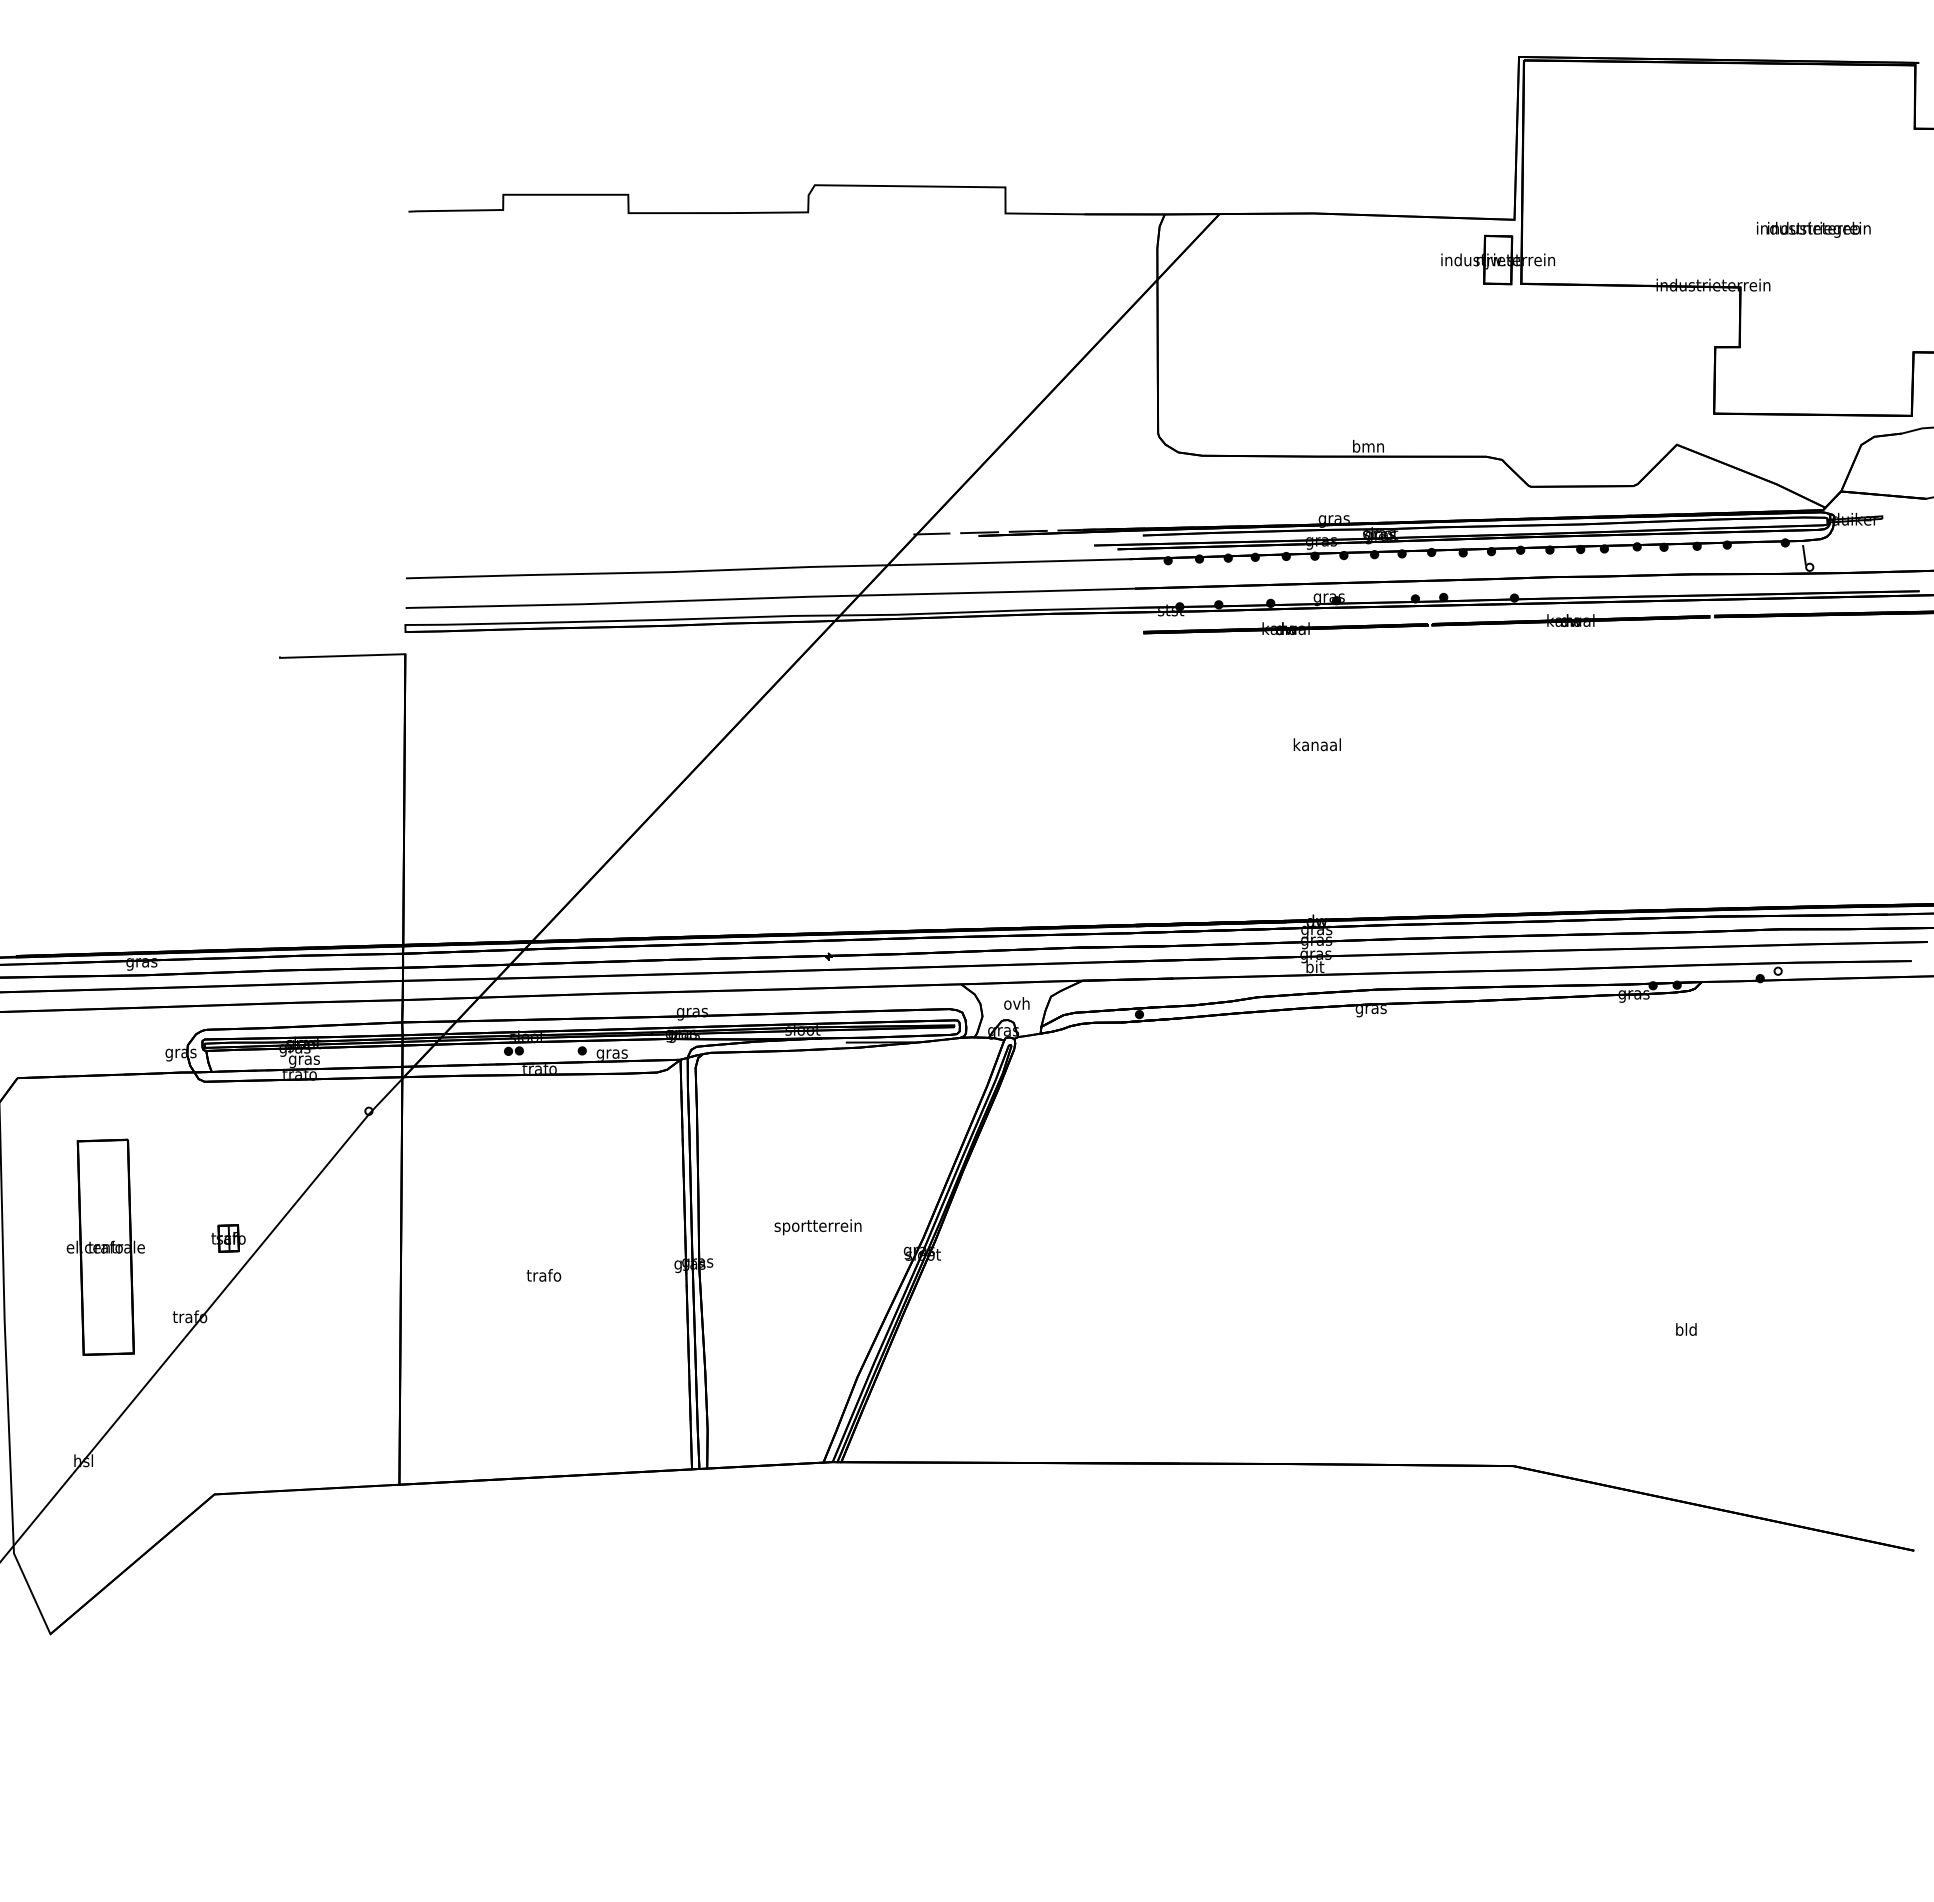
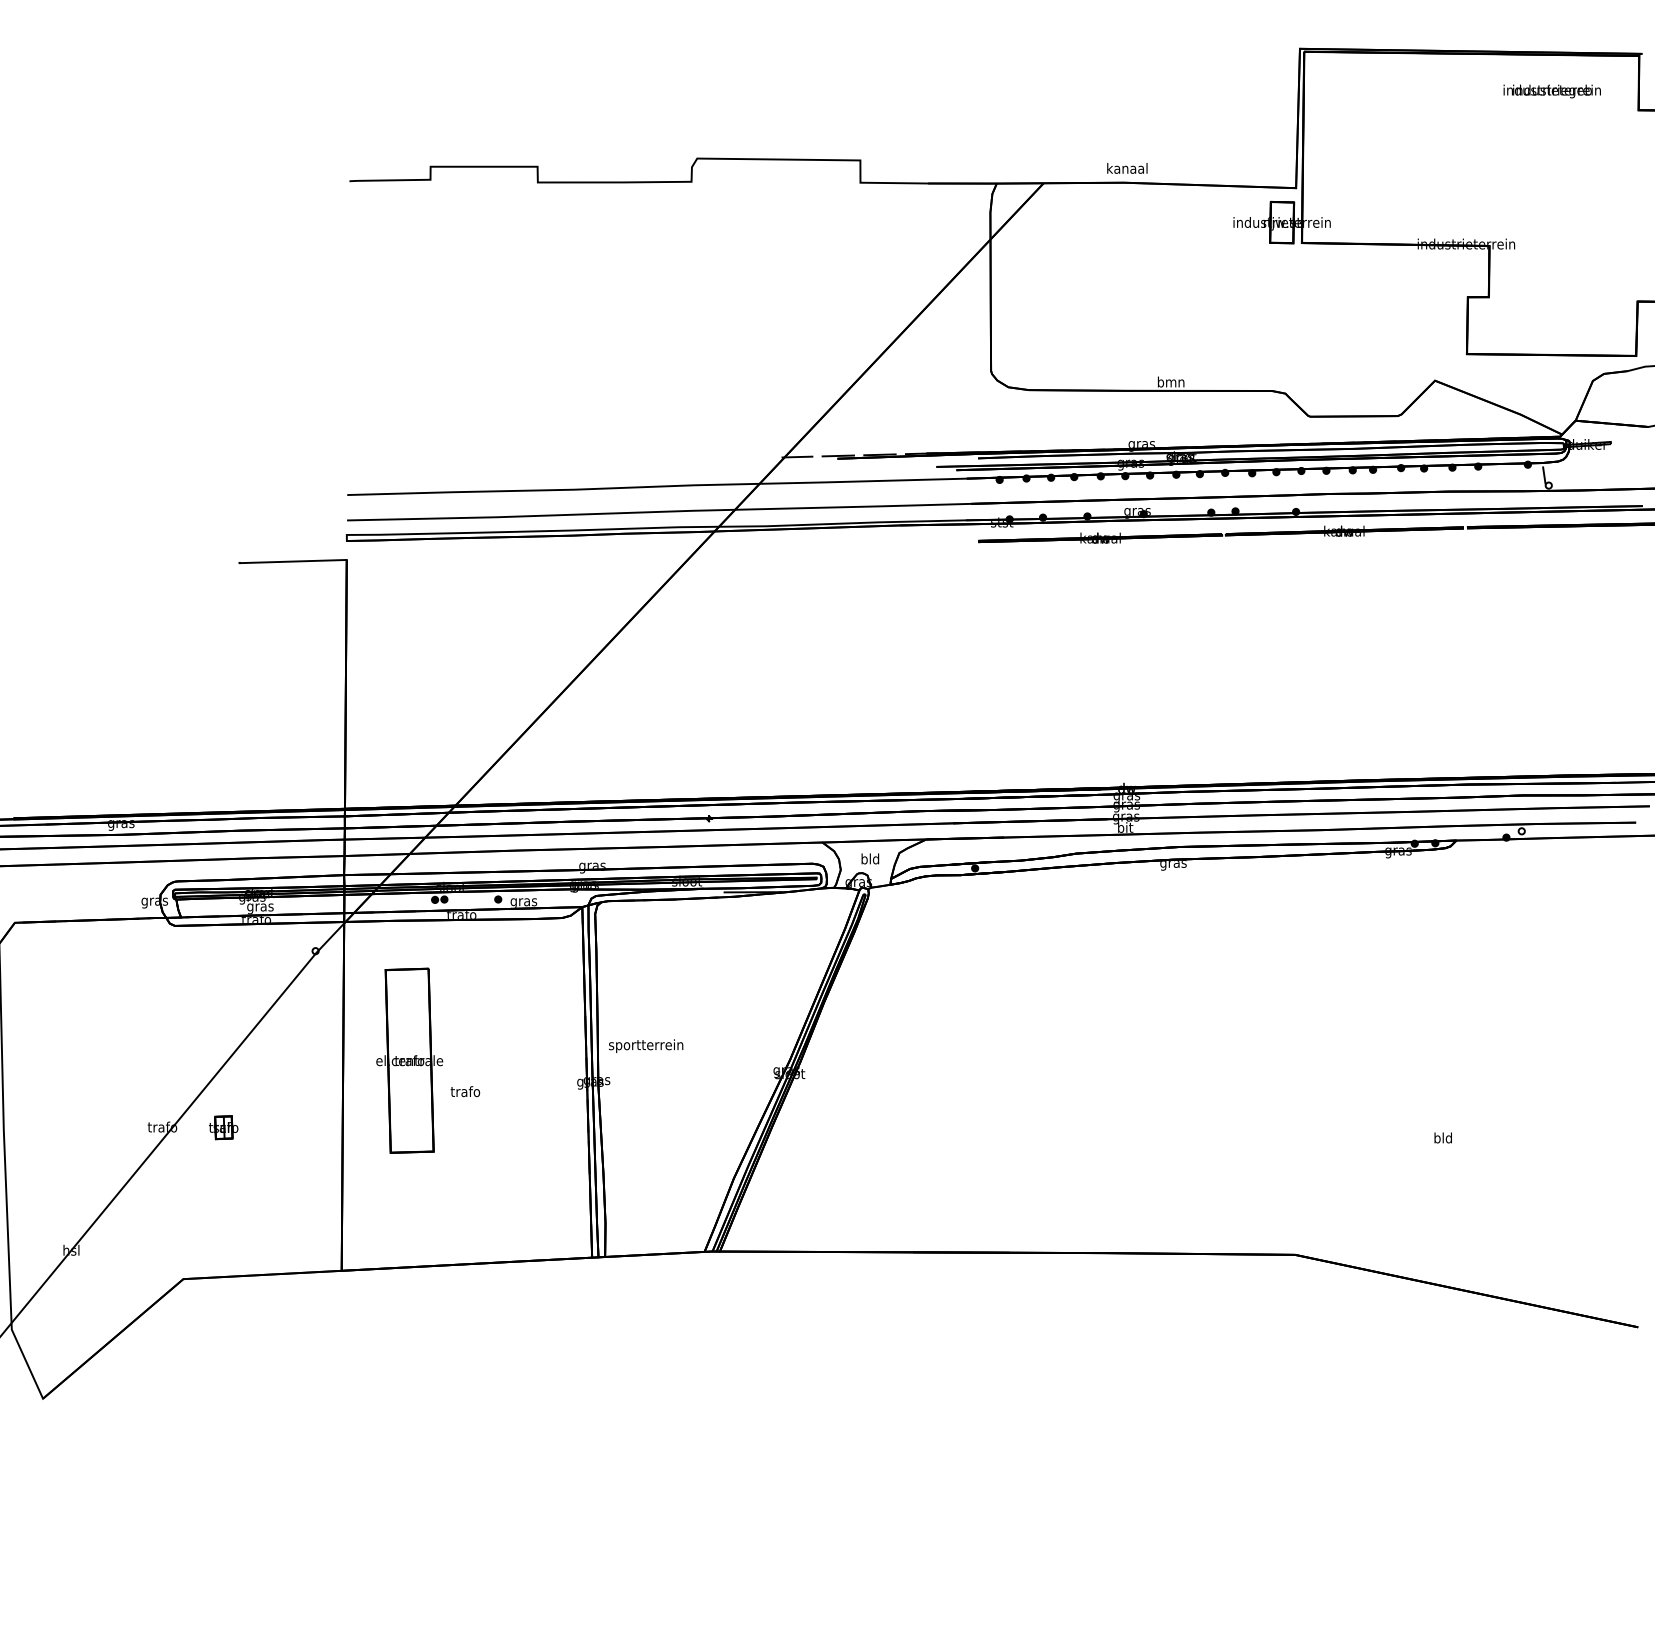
text: (1813, 229) -> (1552, 91), moved
text: (1316, 744) -> (1126, 168), moved
text: (1016, 1003) -> (869, 858), ovh -> bld
text: (817, 1227) -> (645, 1046), moved
part: (228, 1238) -> (223, 1127), moved
part: (105, 1246) -> (409, 1060), moved

